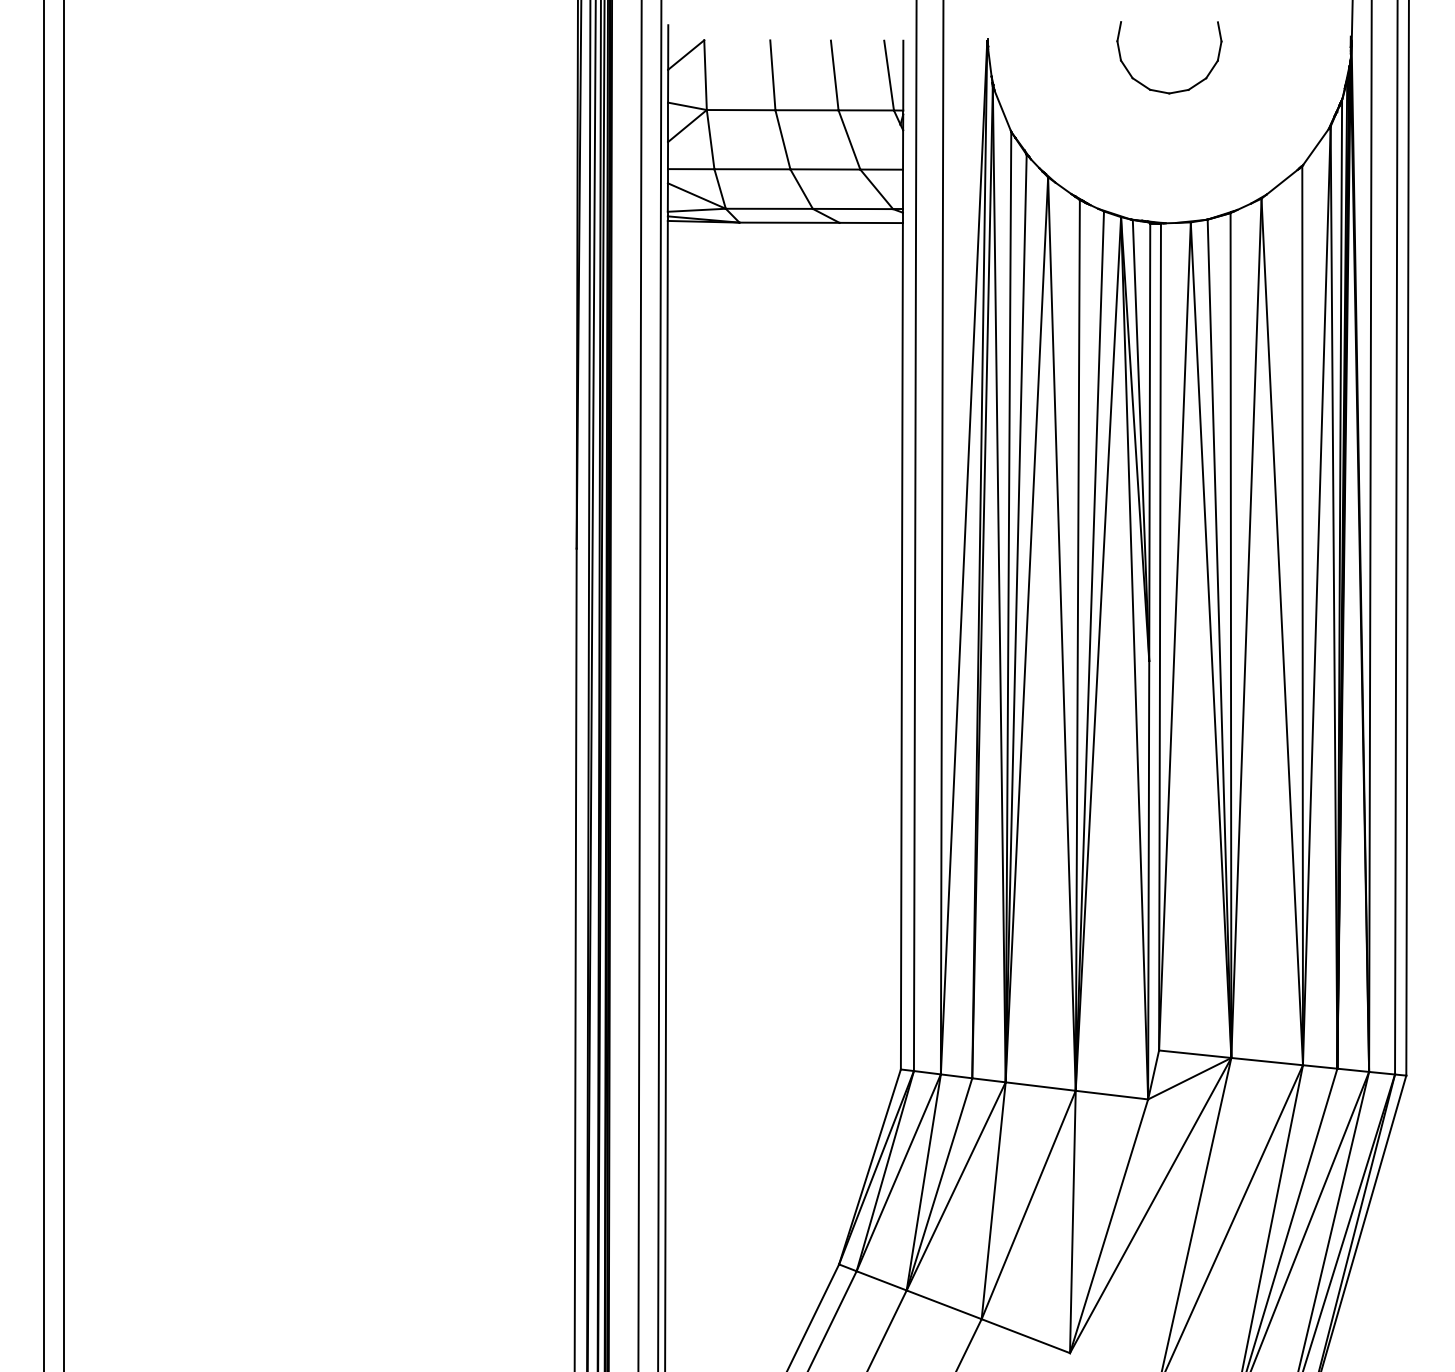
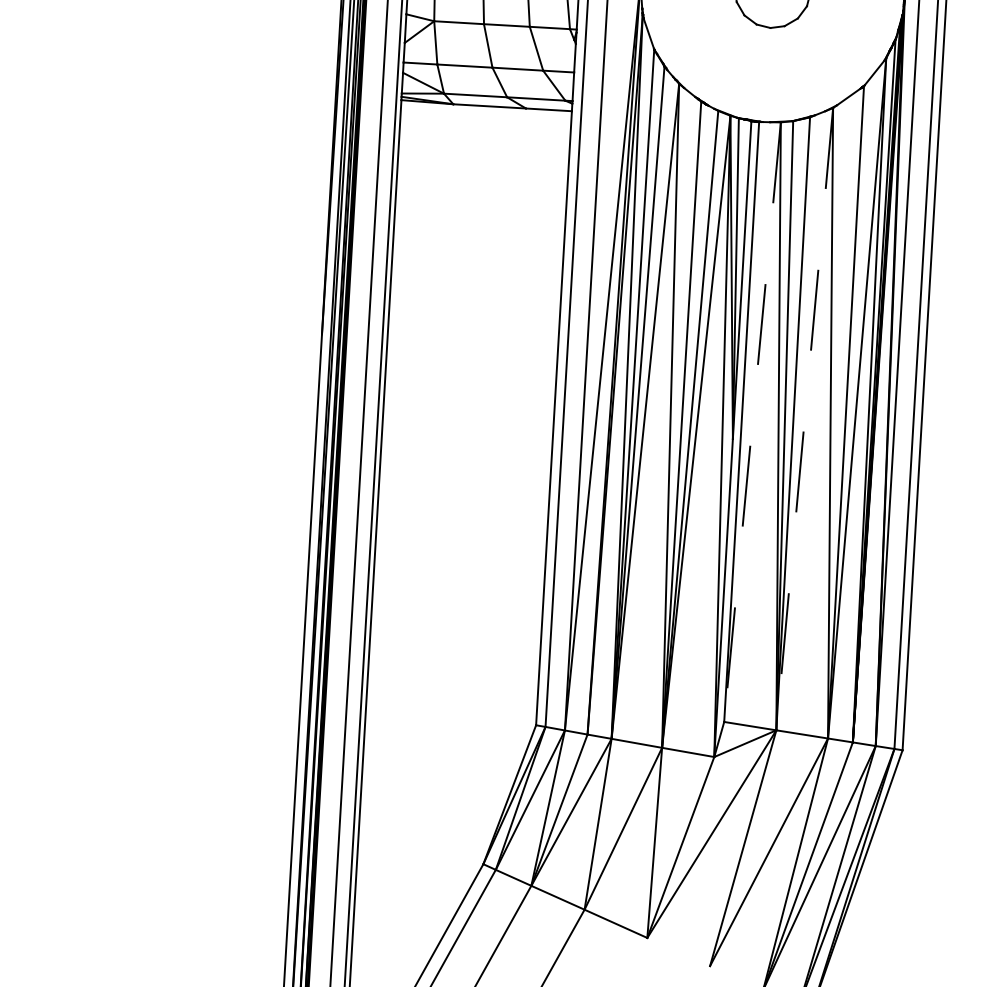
line: (1246, 628) -> (804, 419), solid -> dashed
line: (1174, 636) -> (752, 422), solid -> dashed

